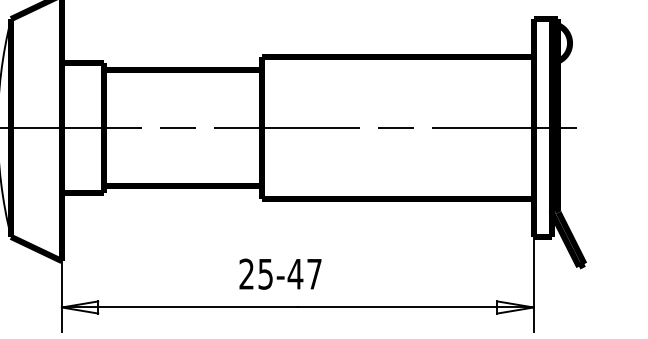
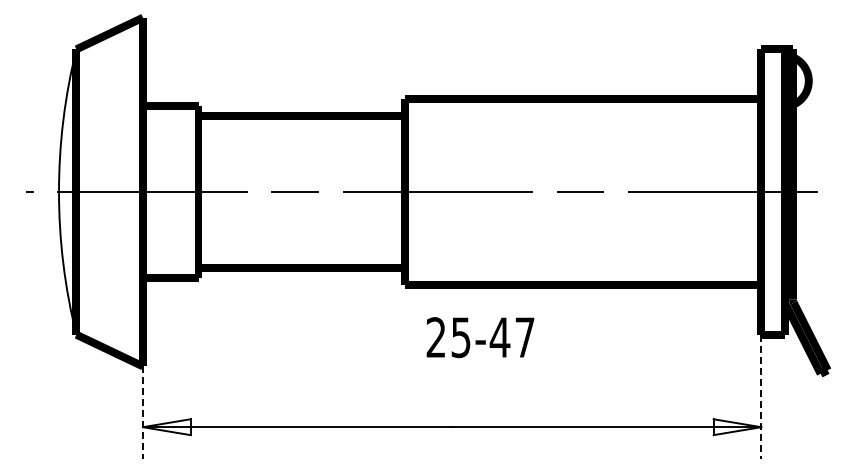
text: (280, 274) -> (480, 337), moved
line: (533, 284) -> (761, 397), solid -> dashed
line: (62, 297) -> (143, 413), solid -> dashed

